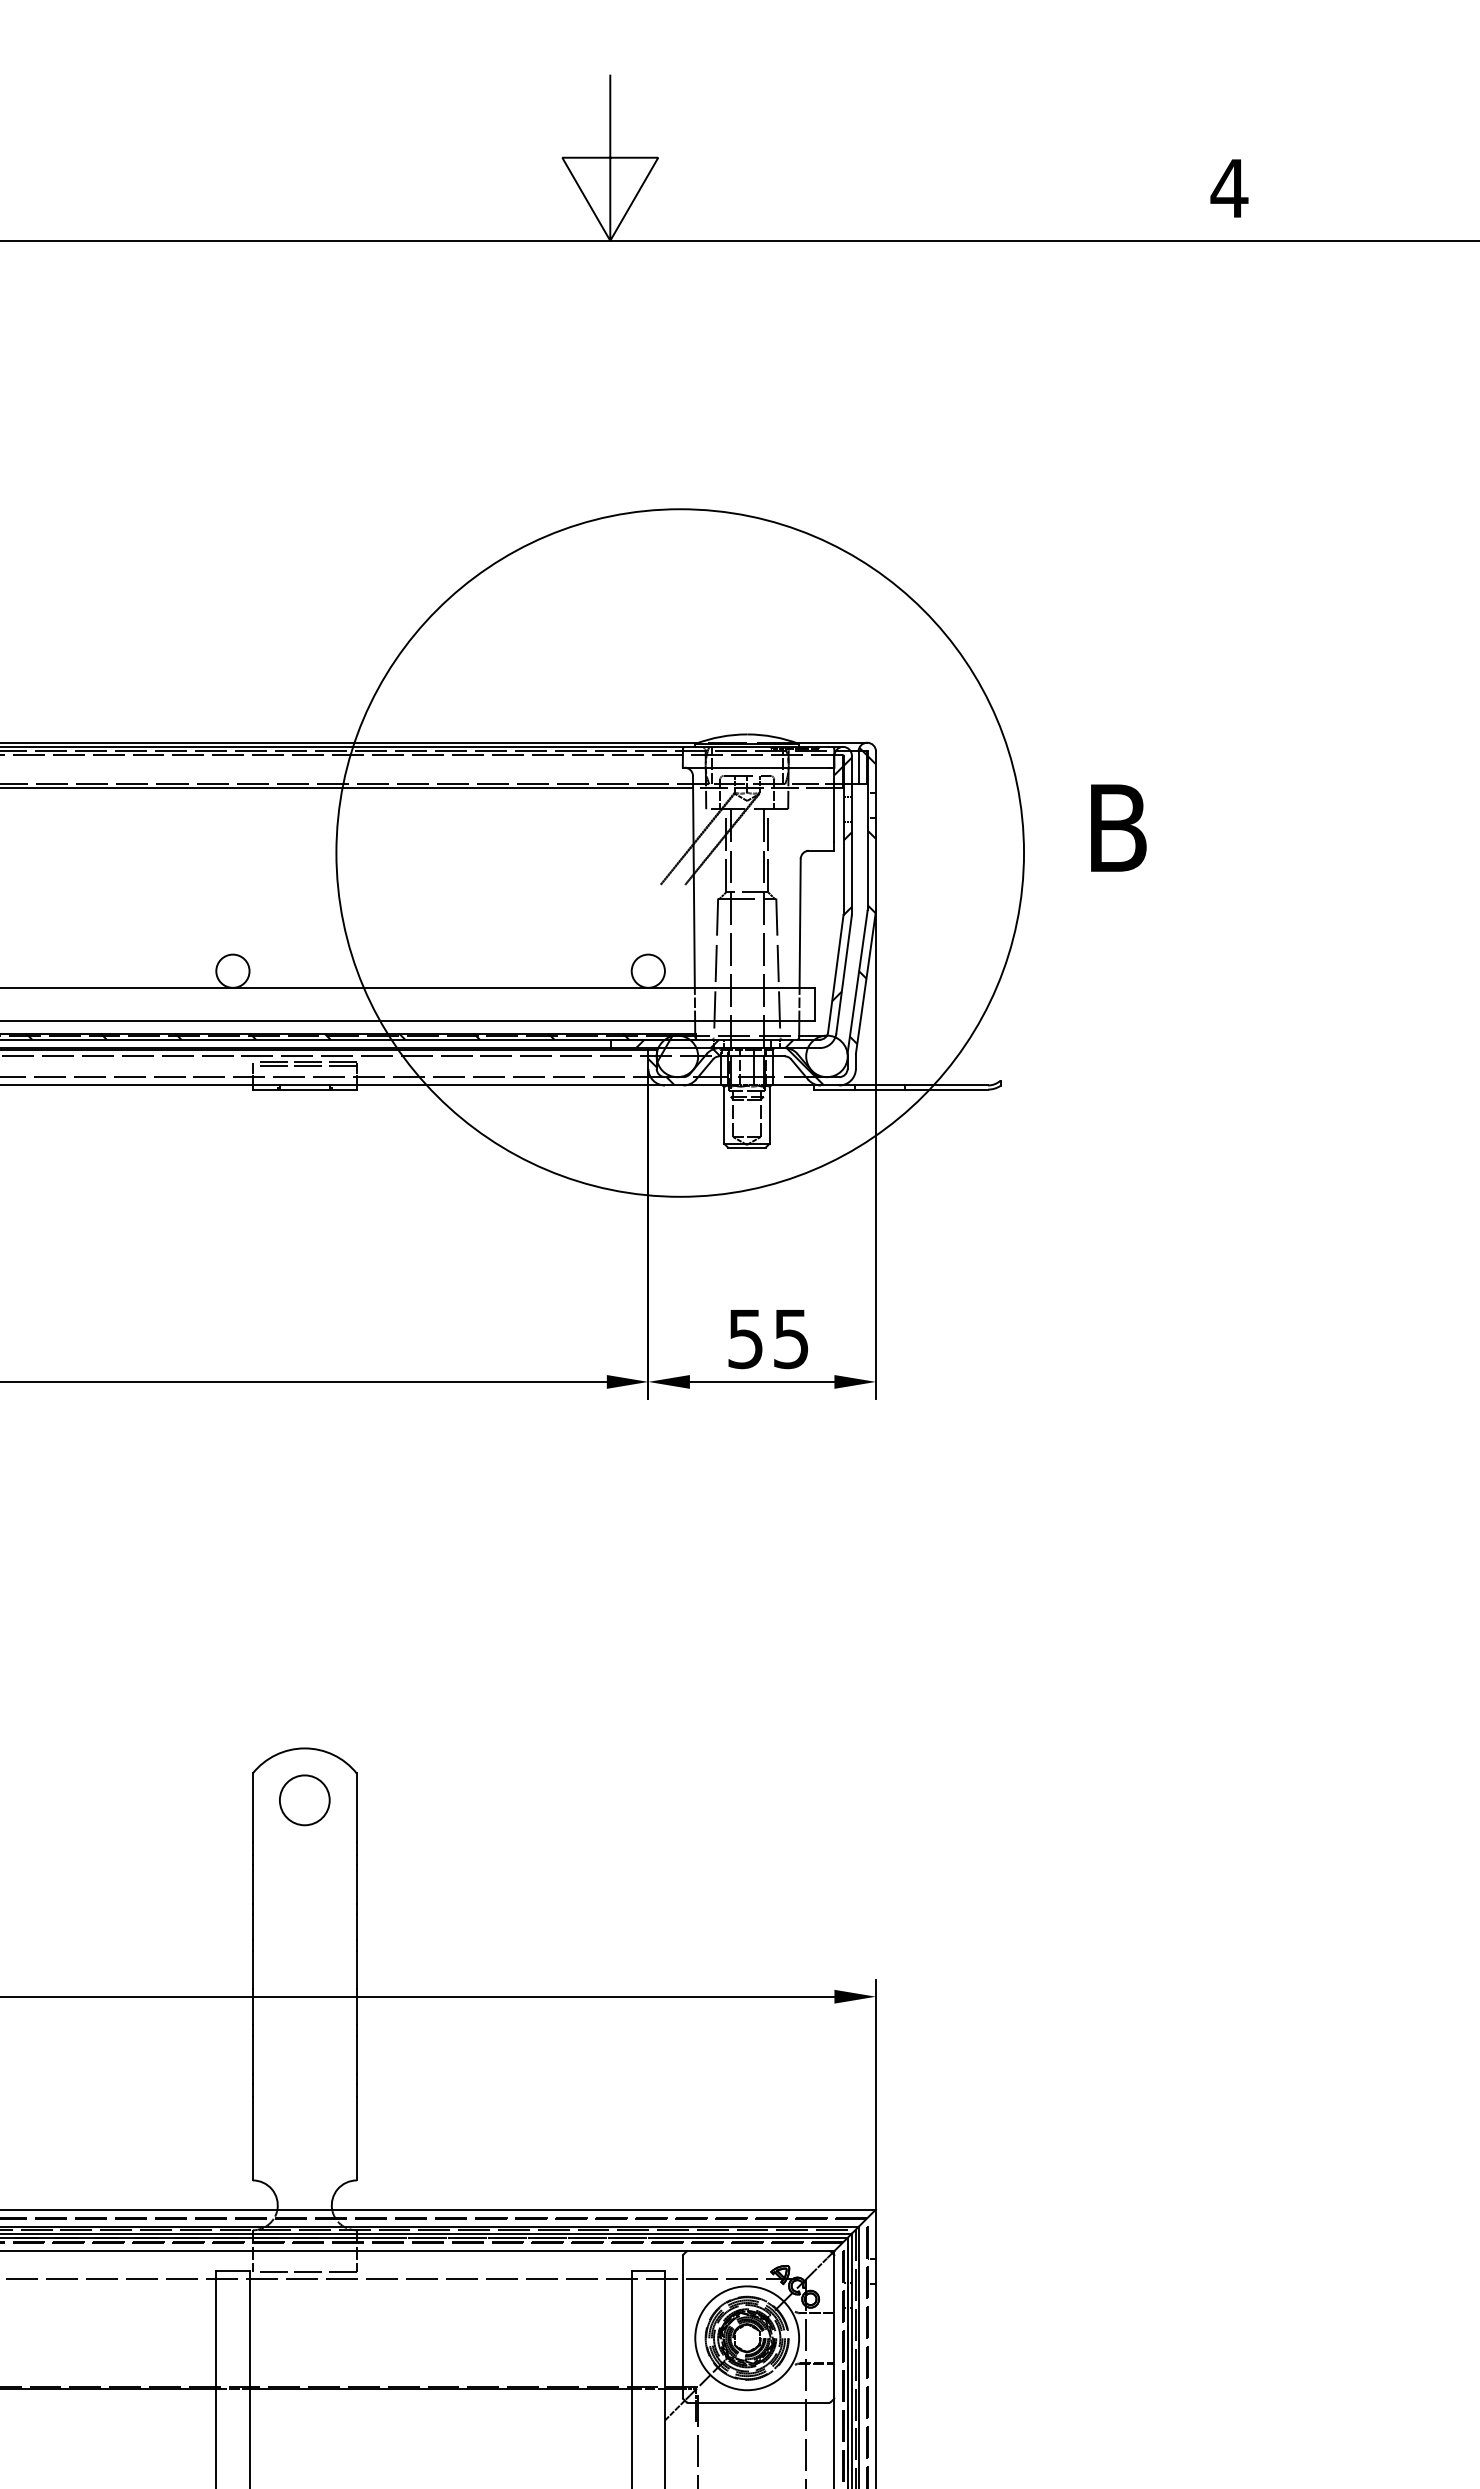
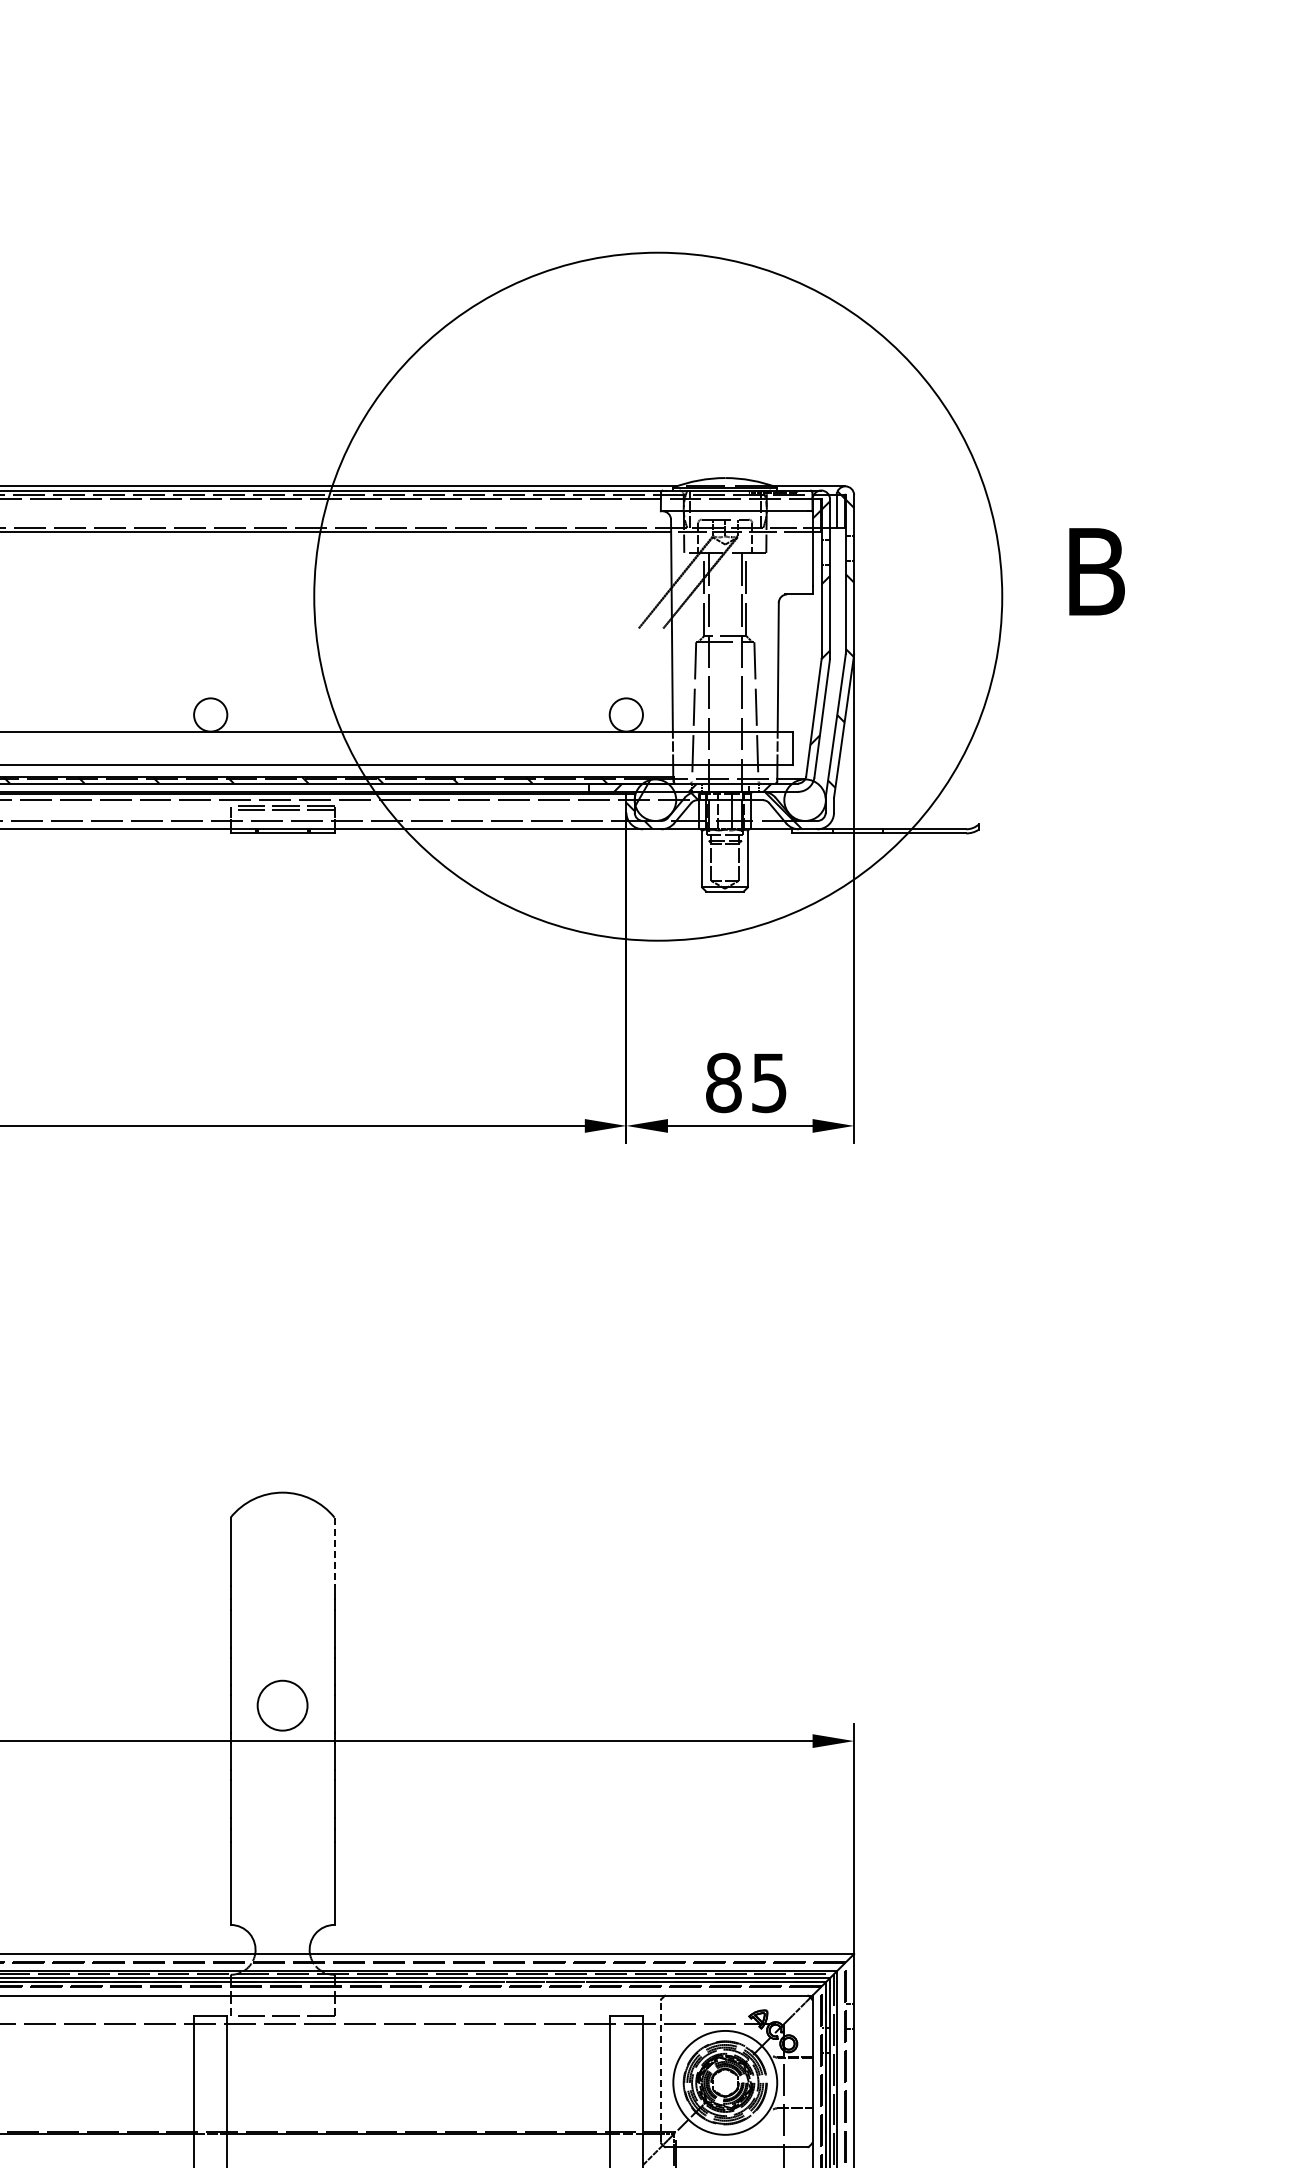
text: (745, 1338) -> (723, 1082), 55 -> 85
circle: (304, 1800) -> (282, 1705), moved
line: (356, 1808) -> (334, 1552), solid -> dashed
line: (682, 2326) -> (660, 2071), solid -> dashed

